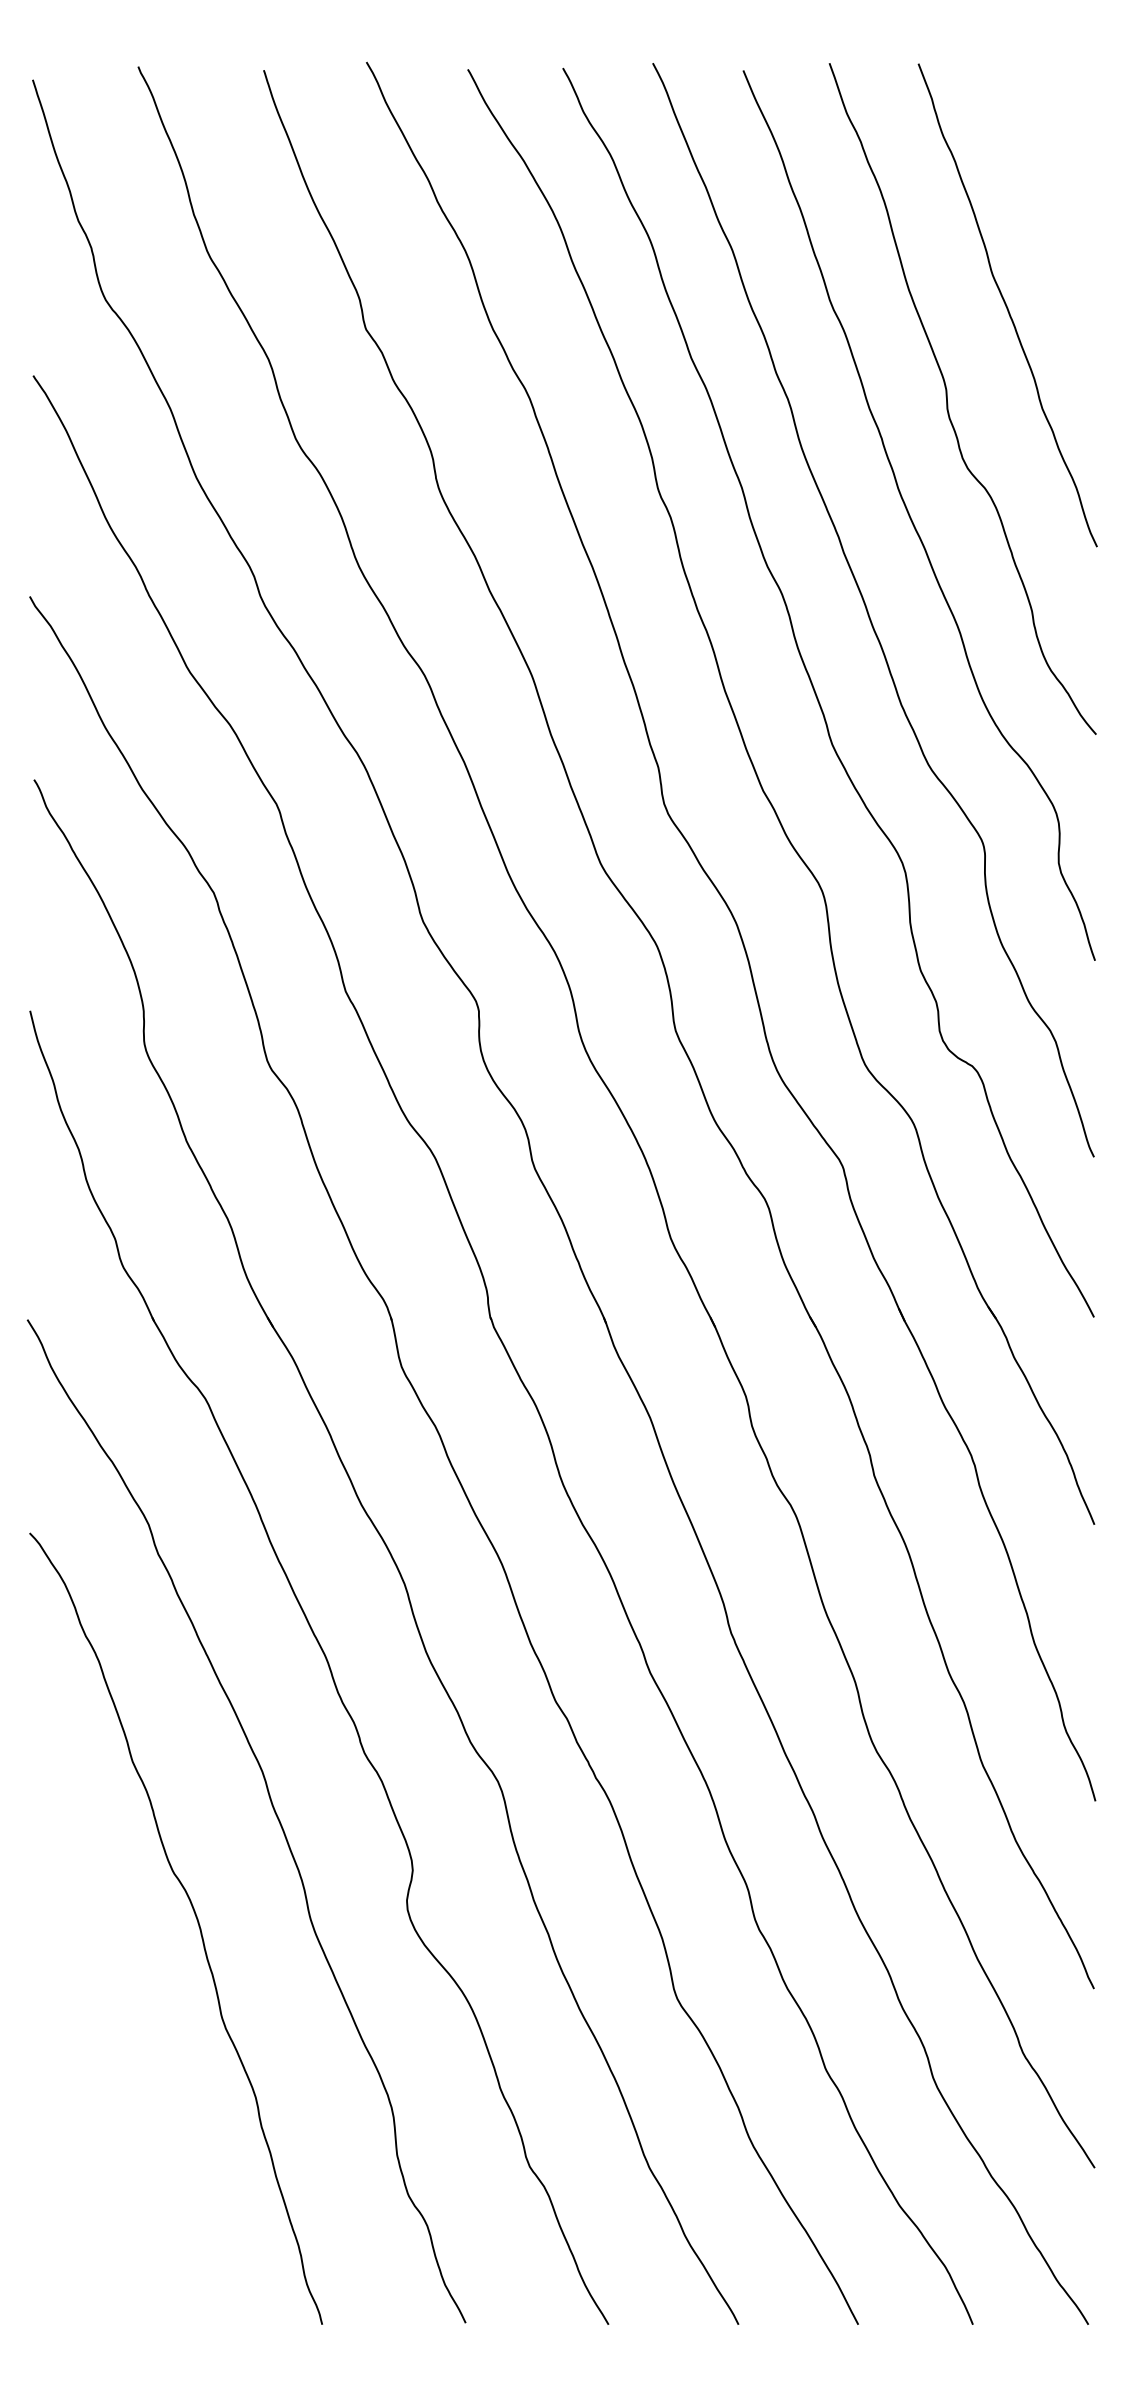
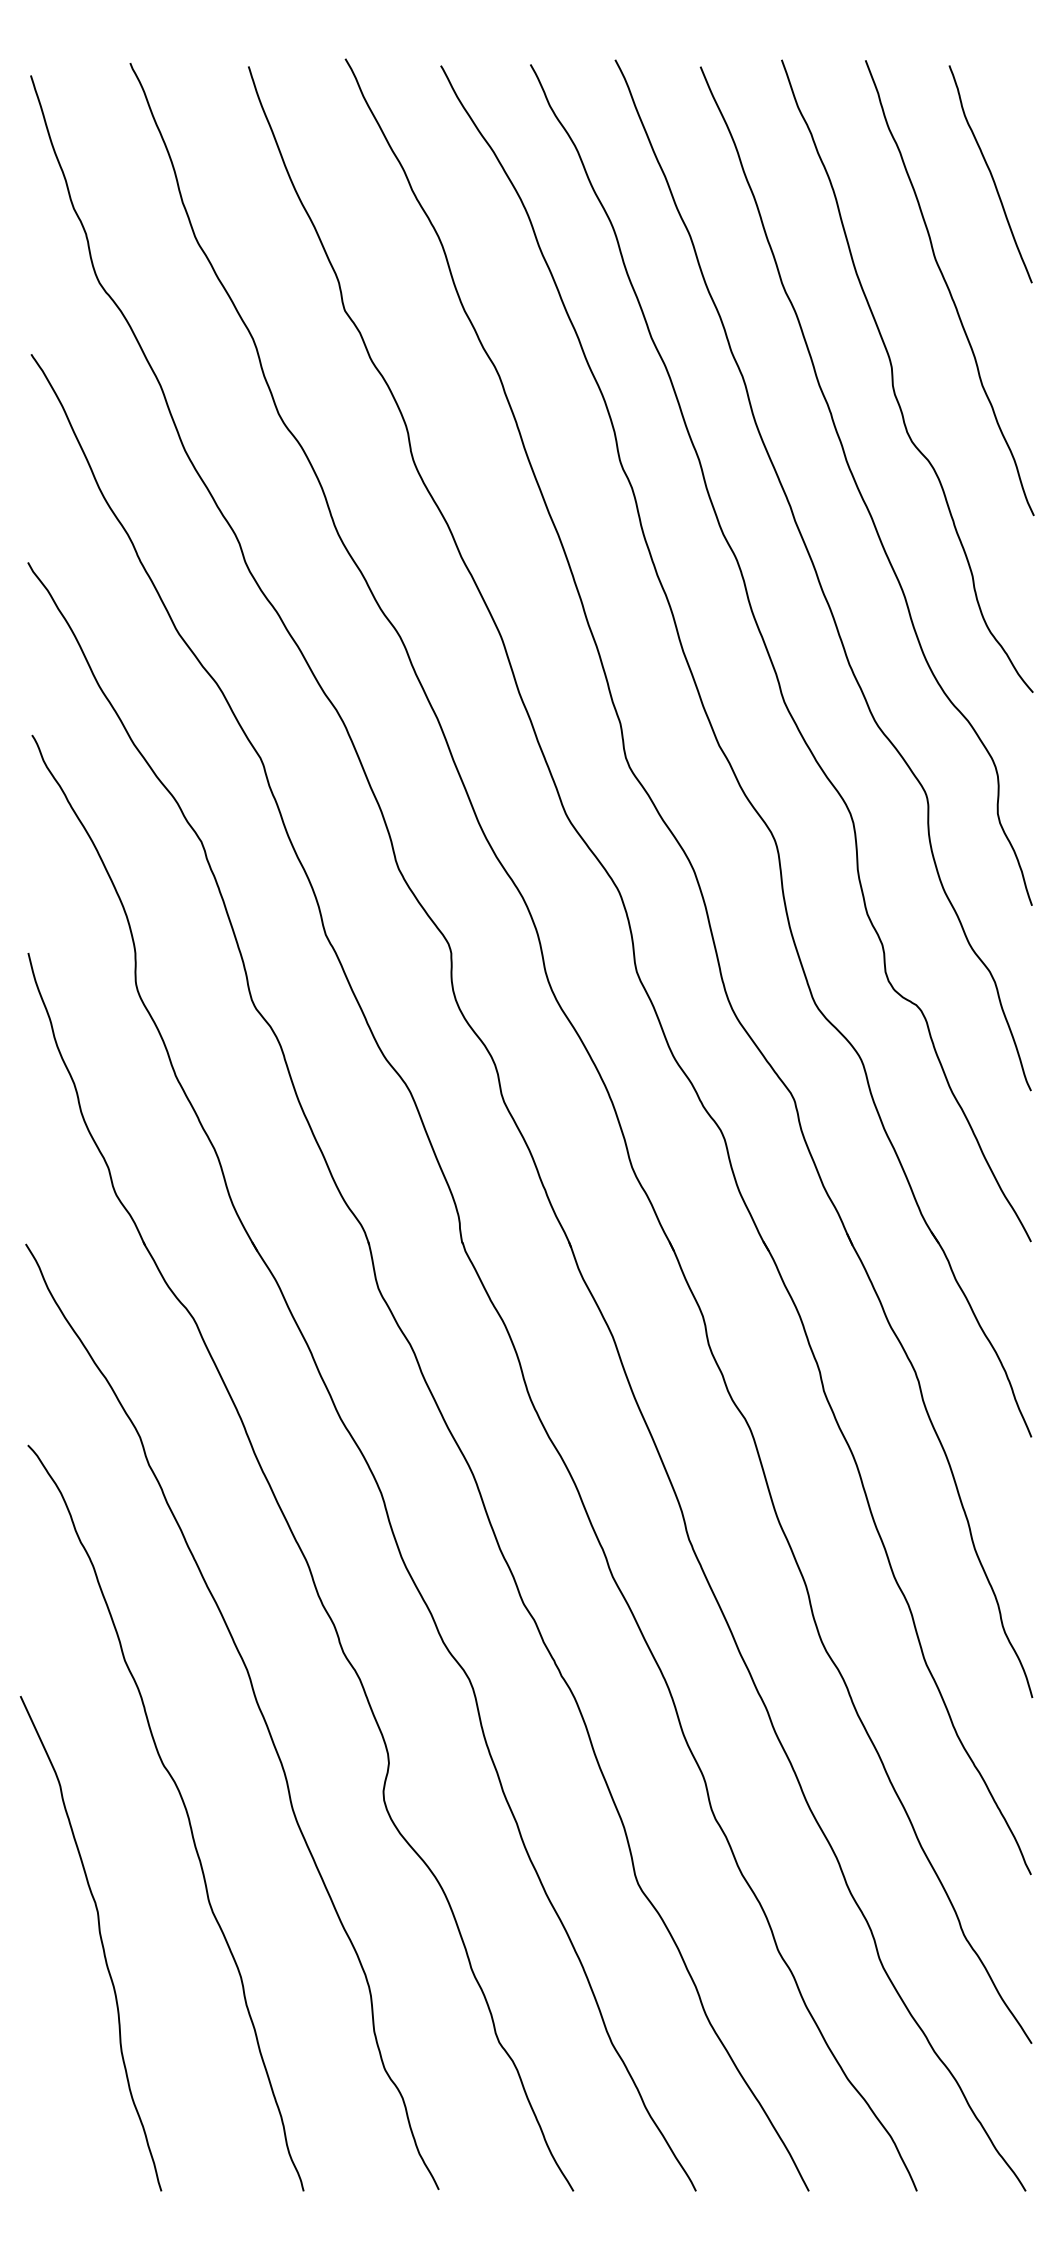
curve: (1050, 184) -> (990, 174), added
curve: (106, 2059) -> (100, 1941), added

